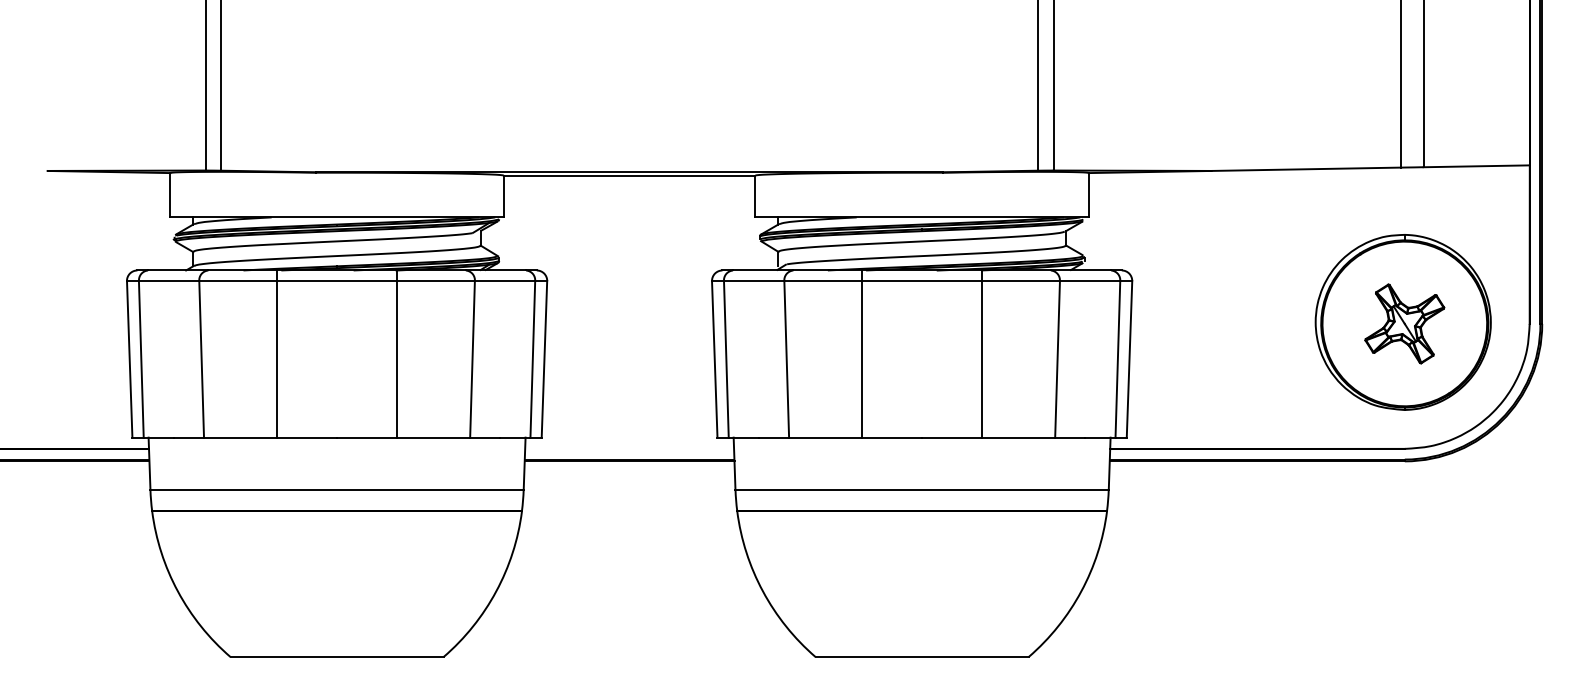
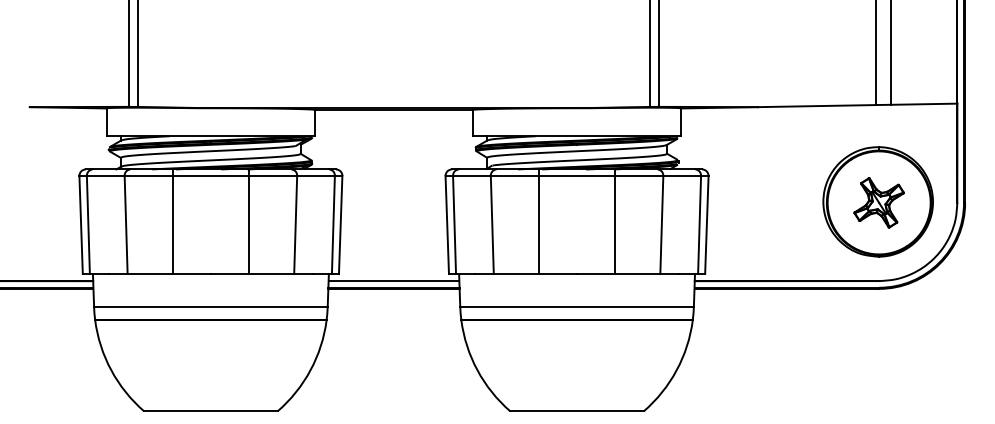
line: (628, 449) -> (393, 281), added

